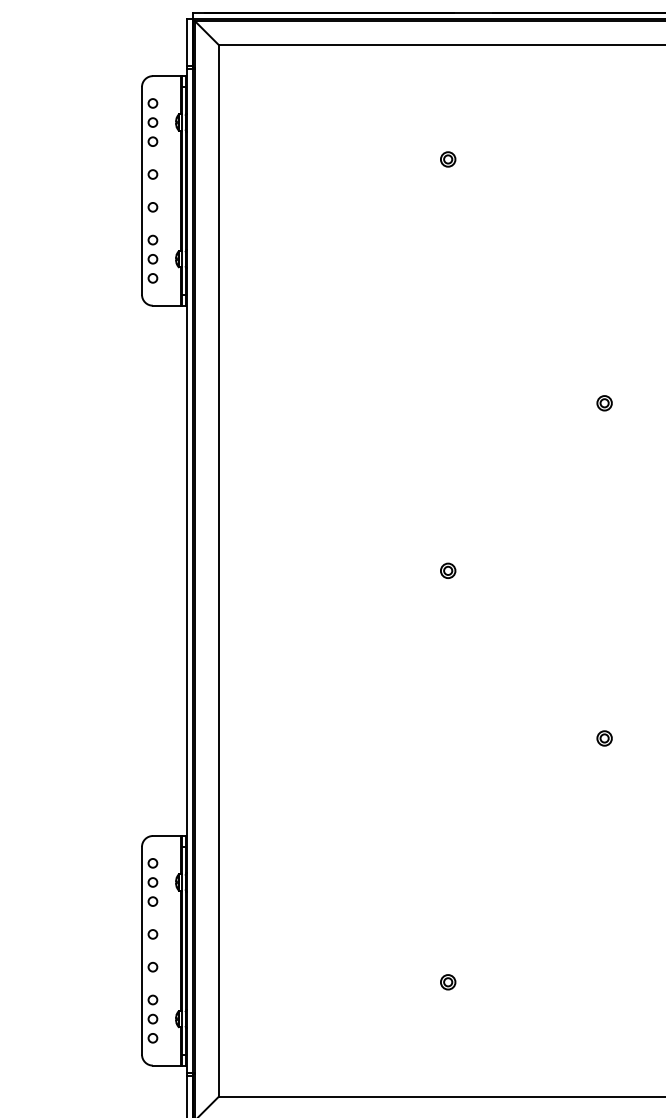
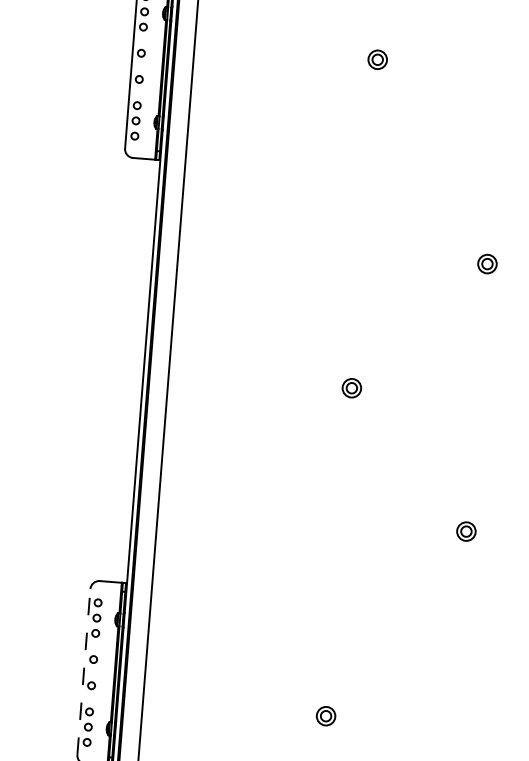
part: (448, 159) -> (378, 59), size x1.6
part: (604, 403) -> (487, 264), size x1.6
part: (448, 570) -> (352, 387), size x1.6
part: (604, 738) -> (466, 531), size x1.6
line: (142, 950) -> (84, 671), solid -> dashed
part: (448, 982) -> (326, 716), size x1.6

